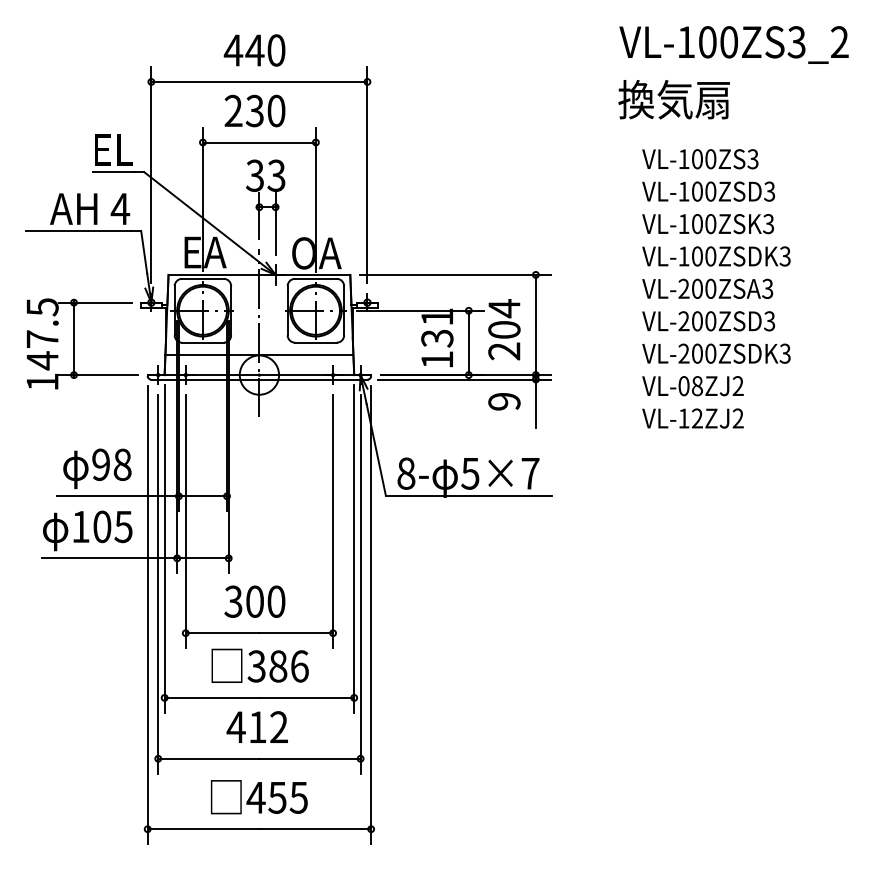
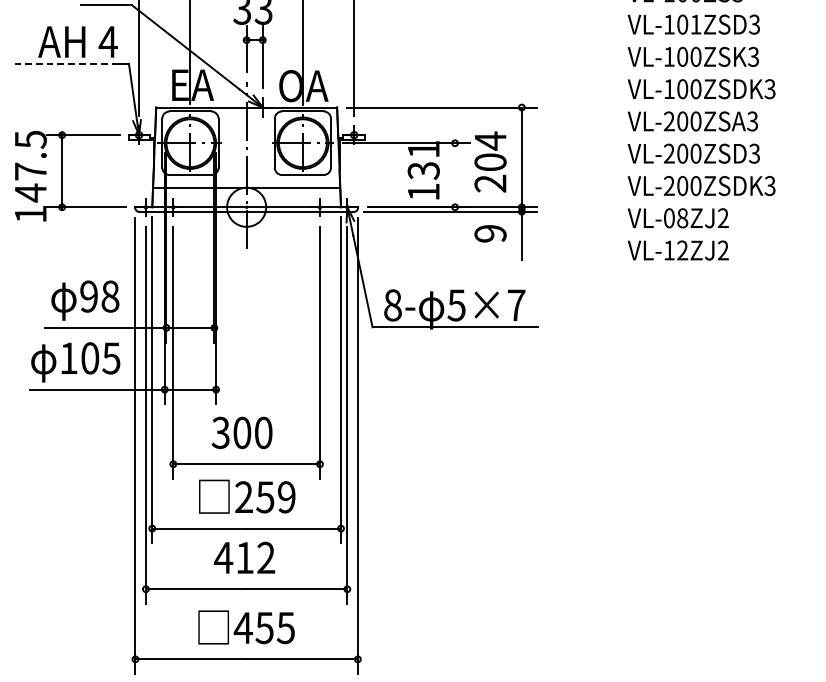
text: (710, 191) -> (695, 24), VL-100ZSD3 -> VL-101ZSD3
line: (78, 231) -> (66, 64), solid -> dashed
line: (468, 342) -> (454, 174), removed
text: (277, 666) -> (264, 497), 386 -> 259

